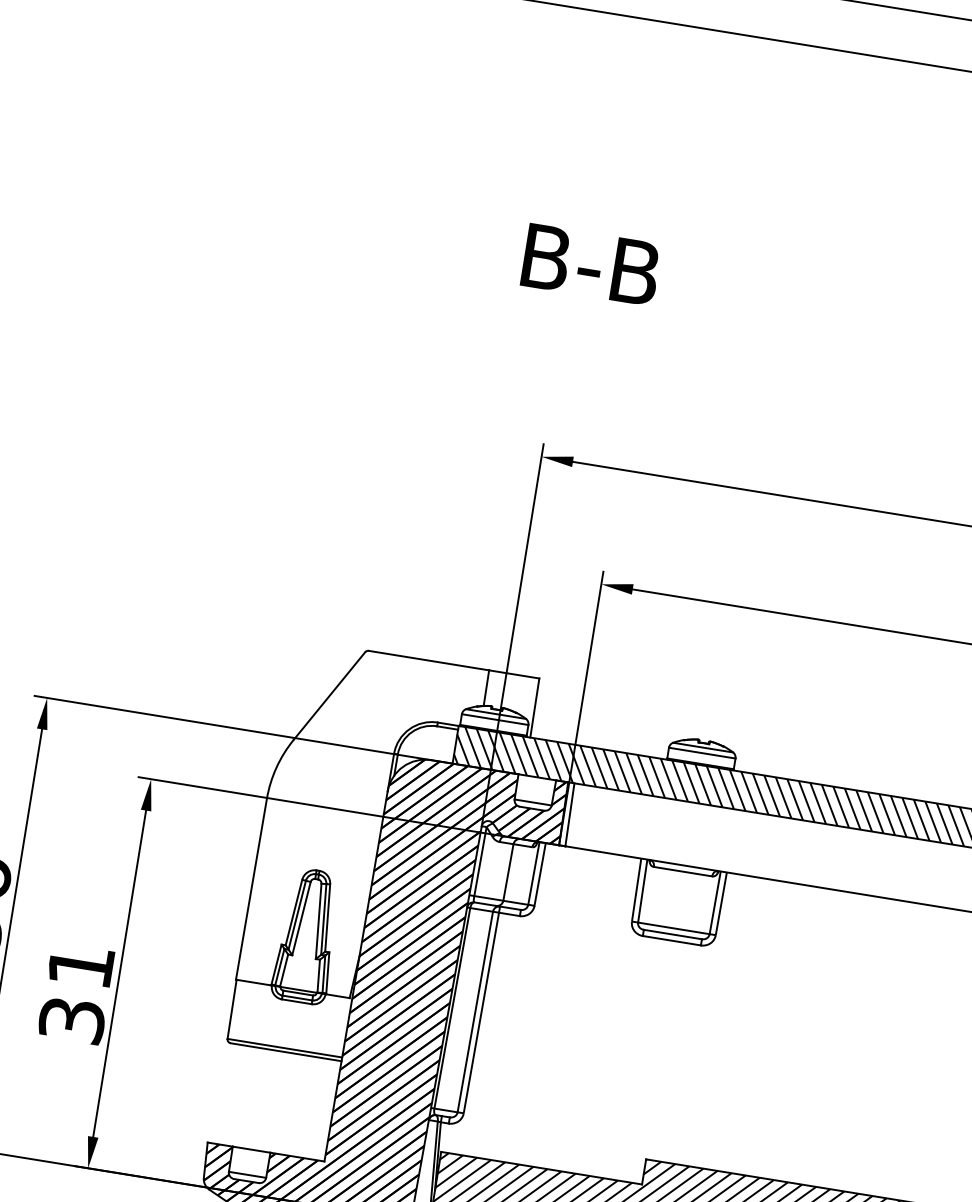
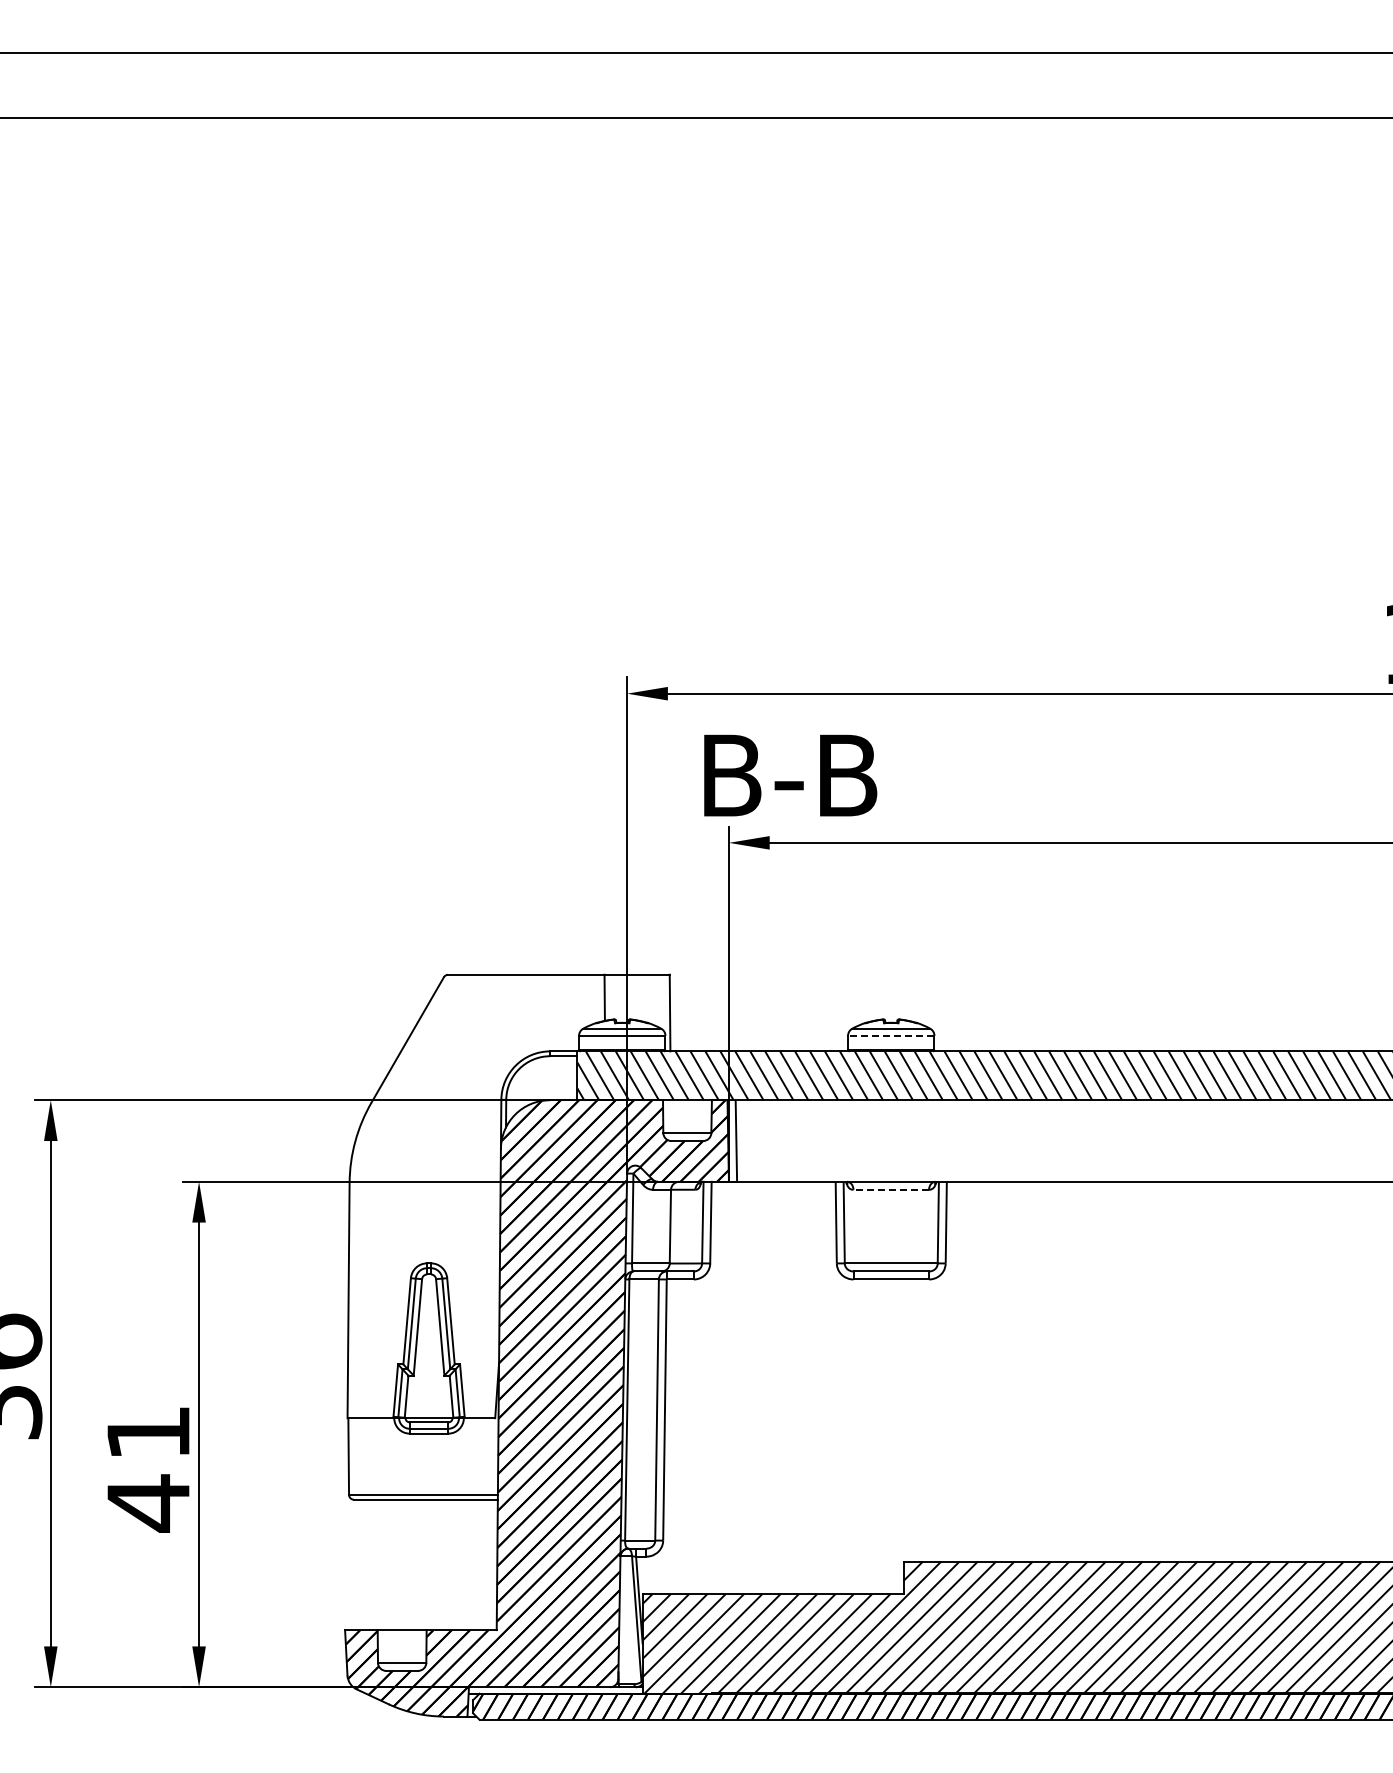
text: (591, 264) -> (790, 775), moved
line: (701, 752) -> (890, 1035), solid -> dashed
line: (683, 871) -> (891, 1189), solid -> dashed
text: (72, 1020) -> (148, 1503), 31 -> 41

